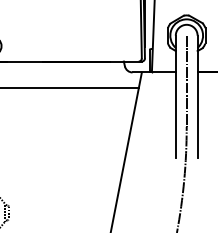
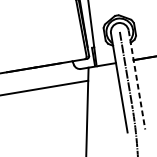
line: (197, 97) -> (136, 80), solid -> dashed

